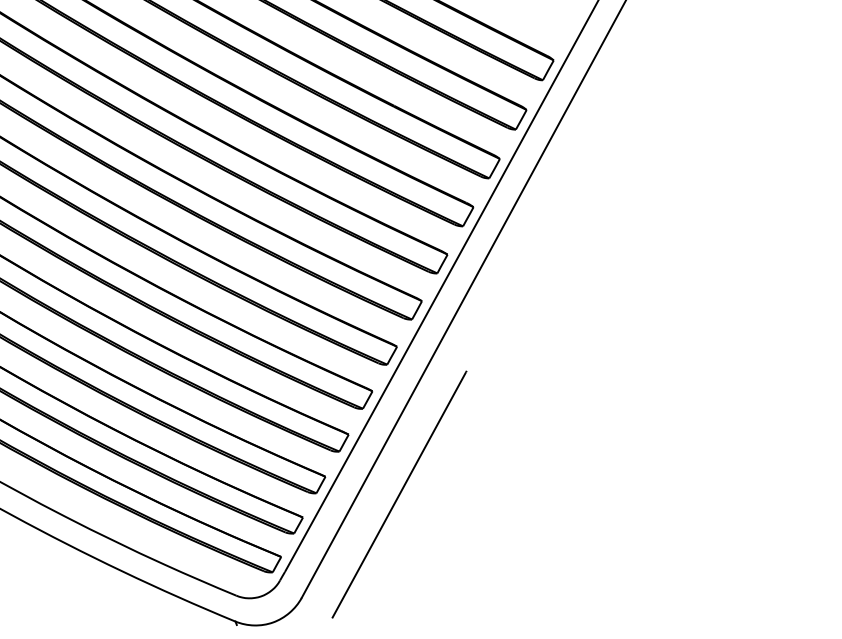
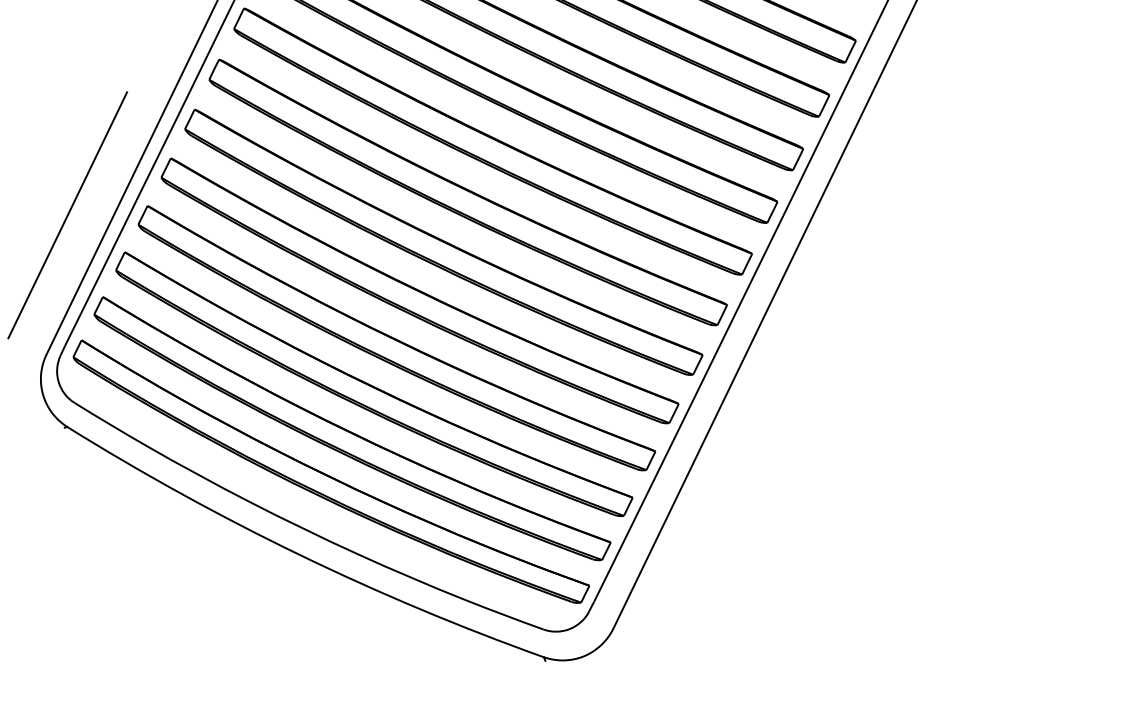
line: (399, 494) -> (712, 513), removed

